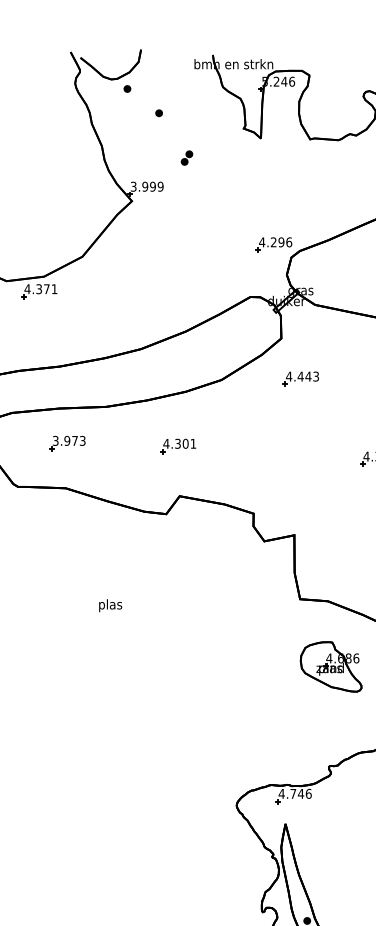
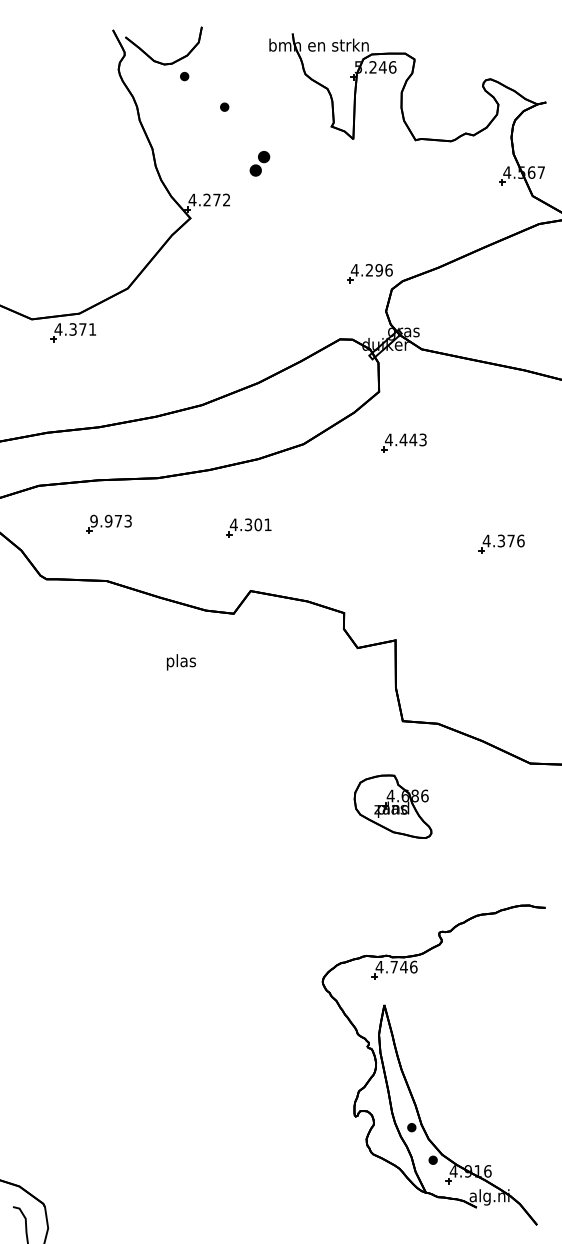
part: (186, 157) -> (259, 163), size x1.4
text: (147, 186) -> (209, 199), 3.999 -> 4.272
text: (55, 440) -> (93, 520), 3.973 -> 9.973
text: (110, 605) -> (181, 662), moved
part: (330, 666) -> (392, 806), moved

